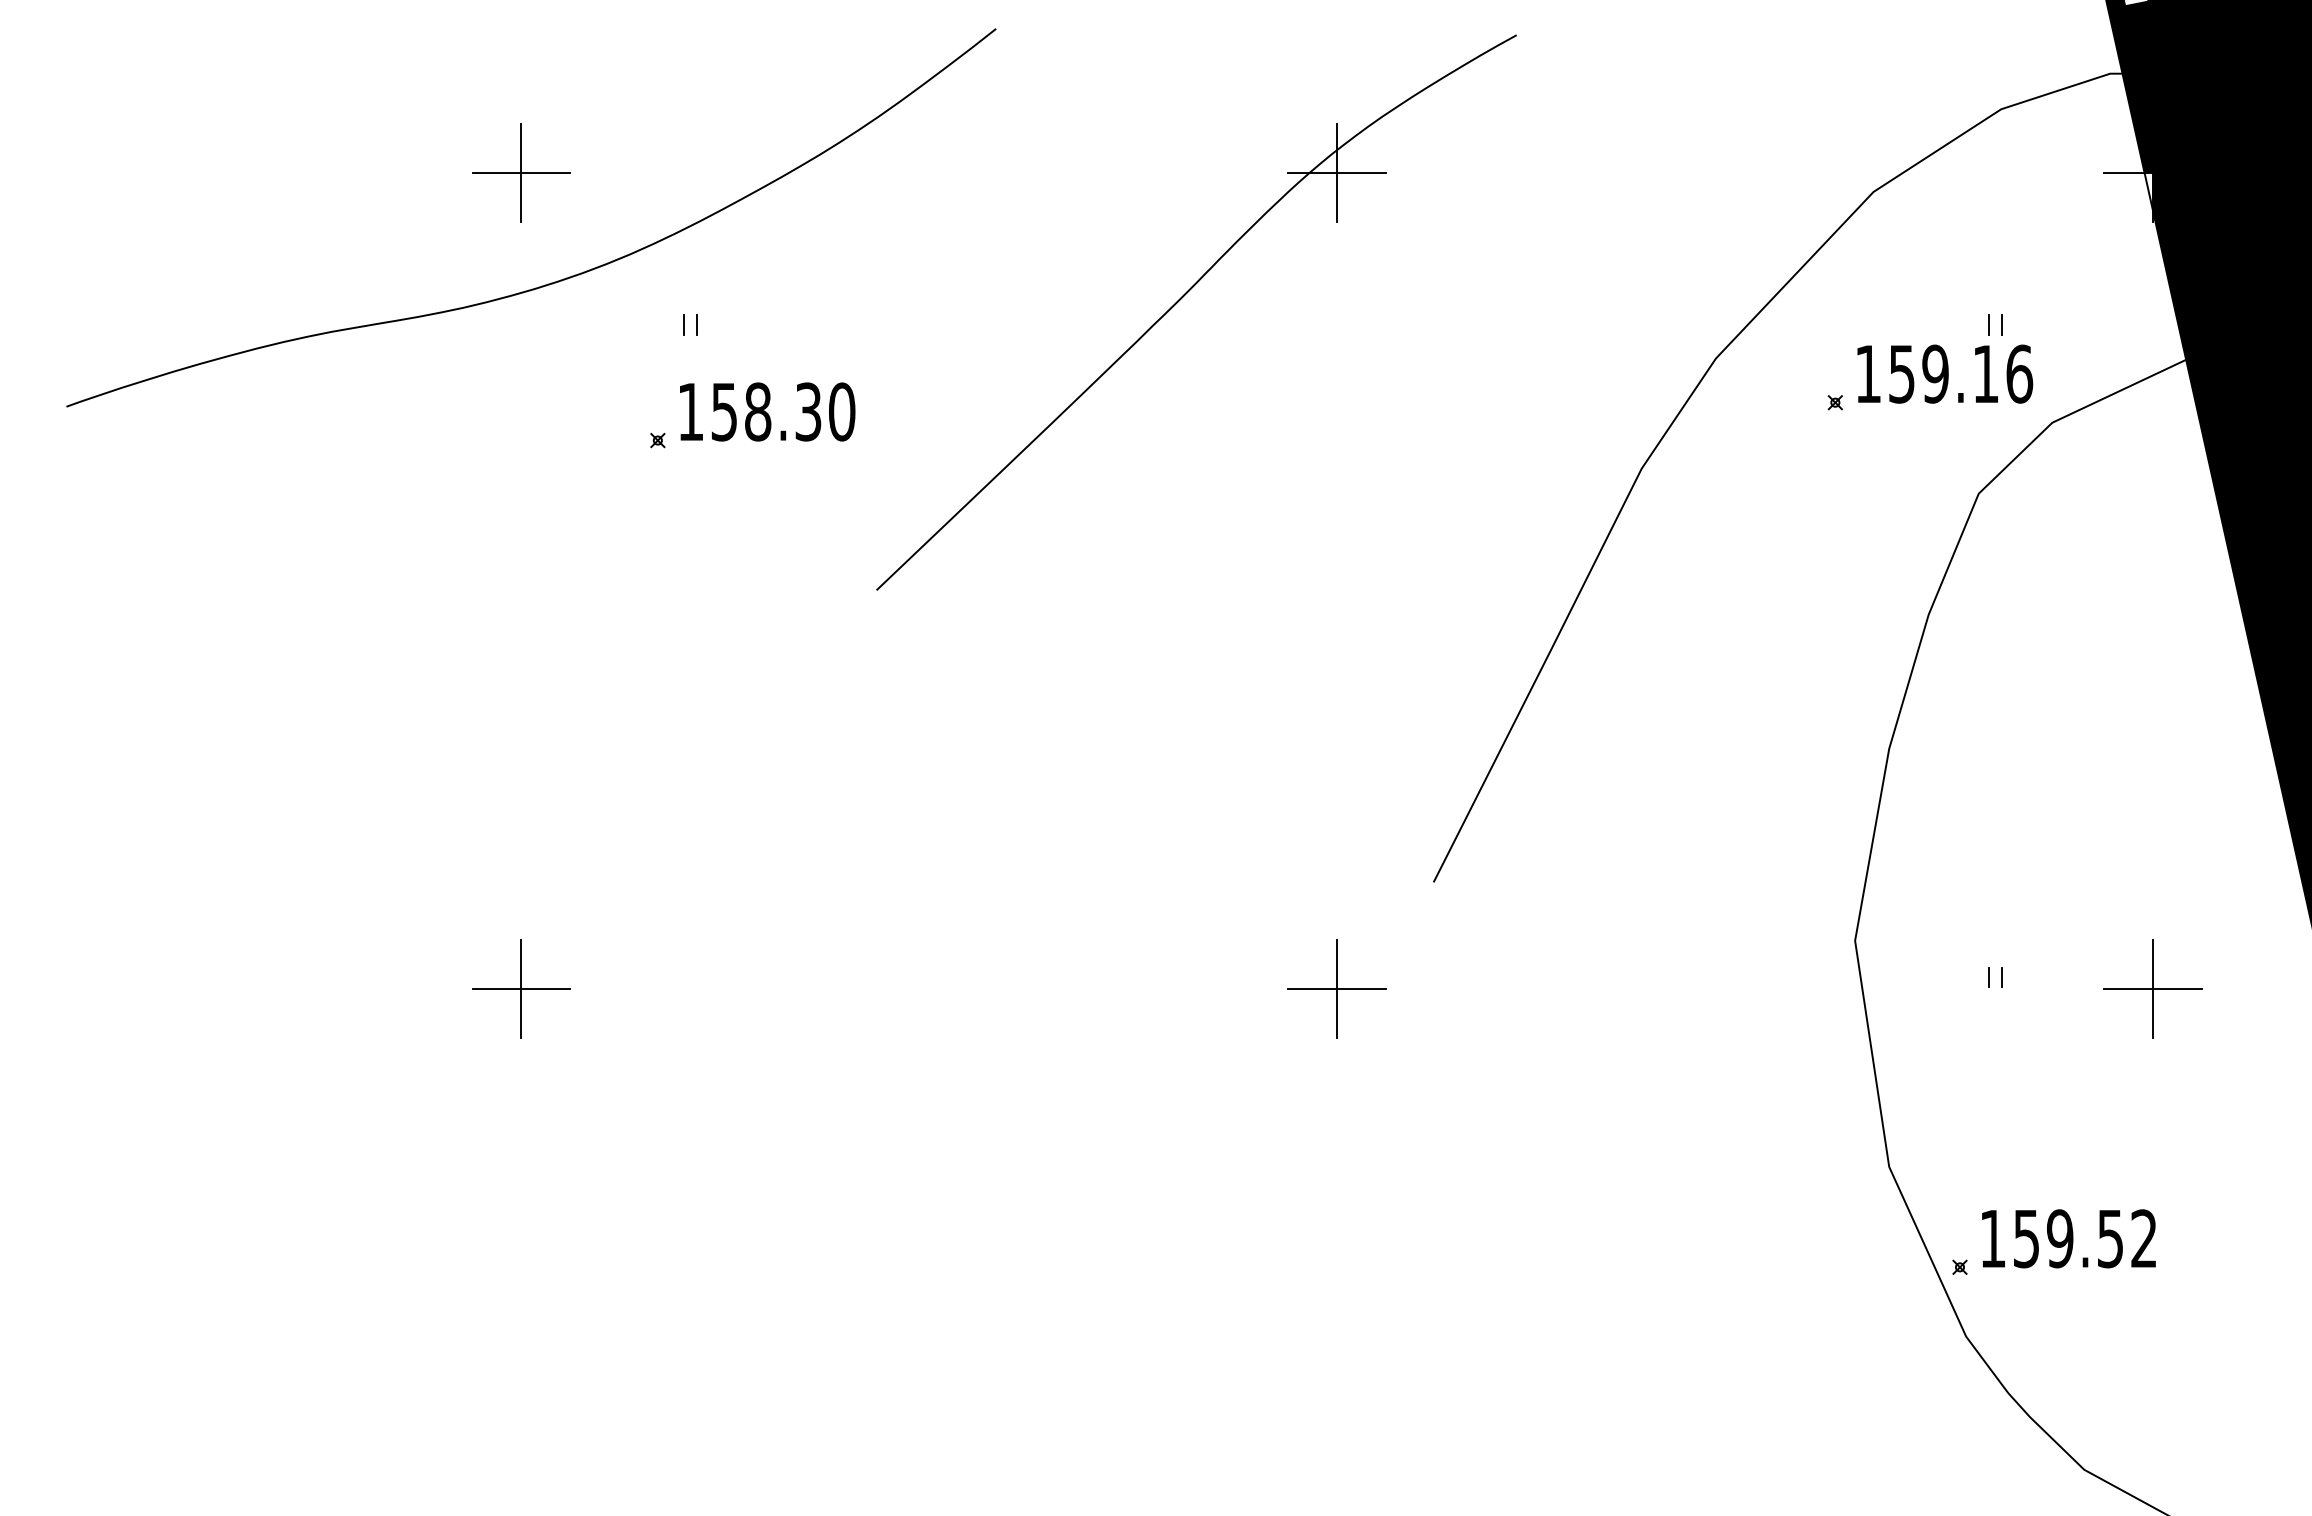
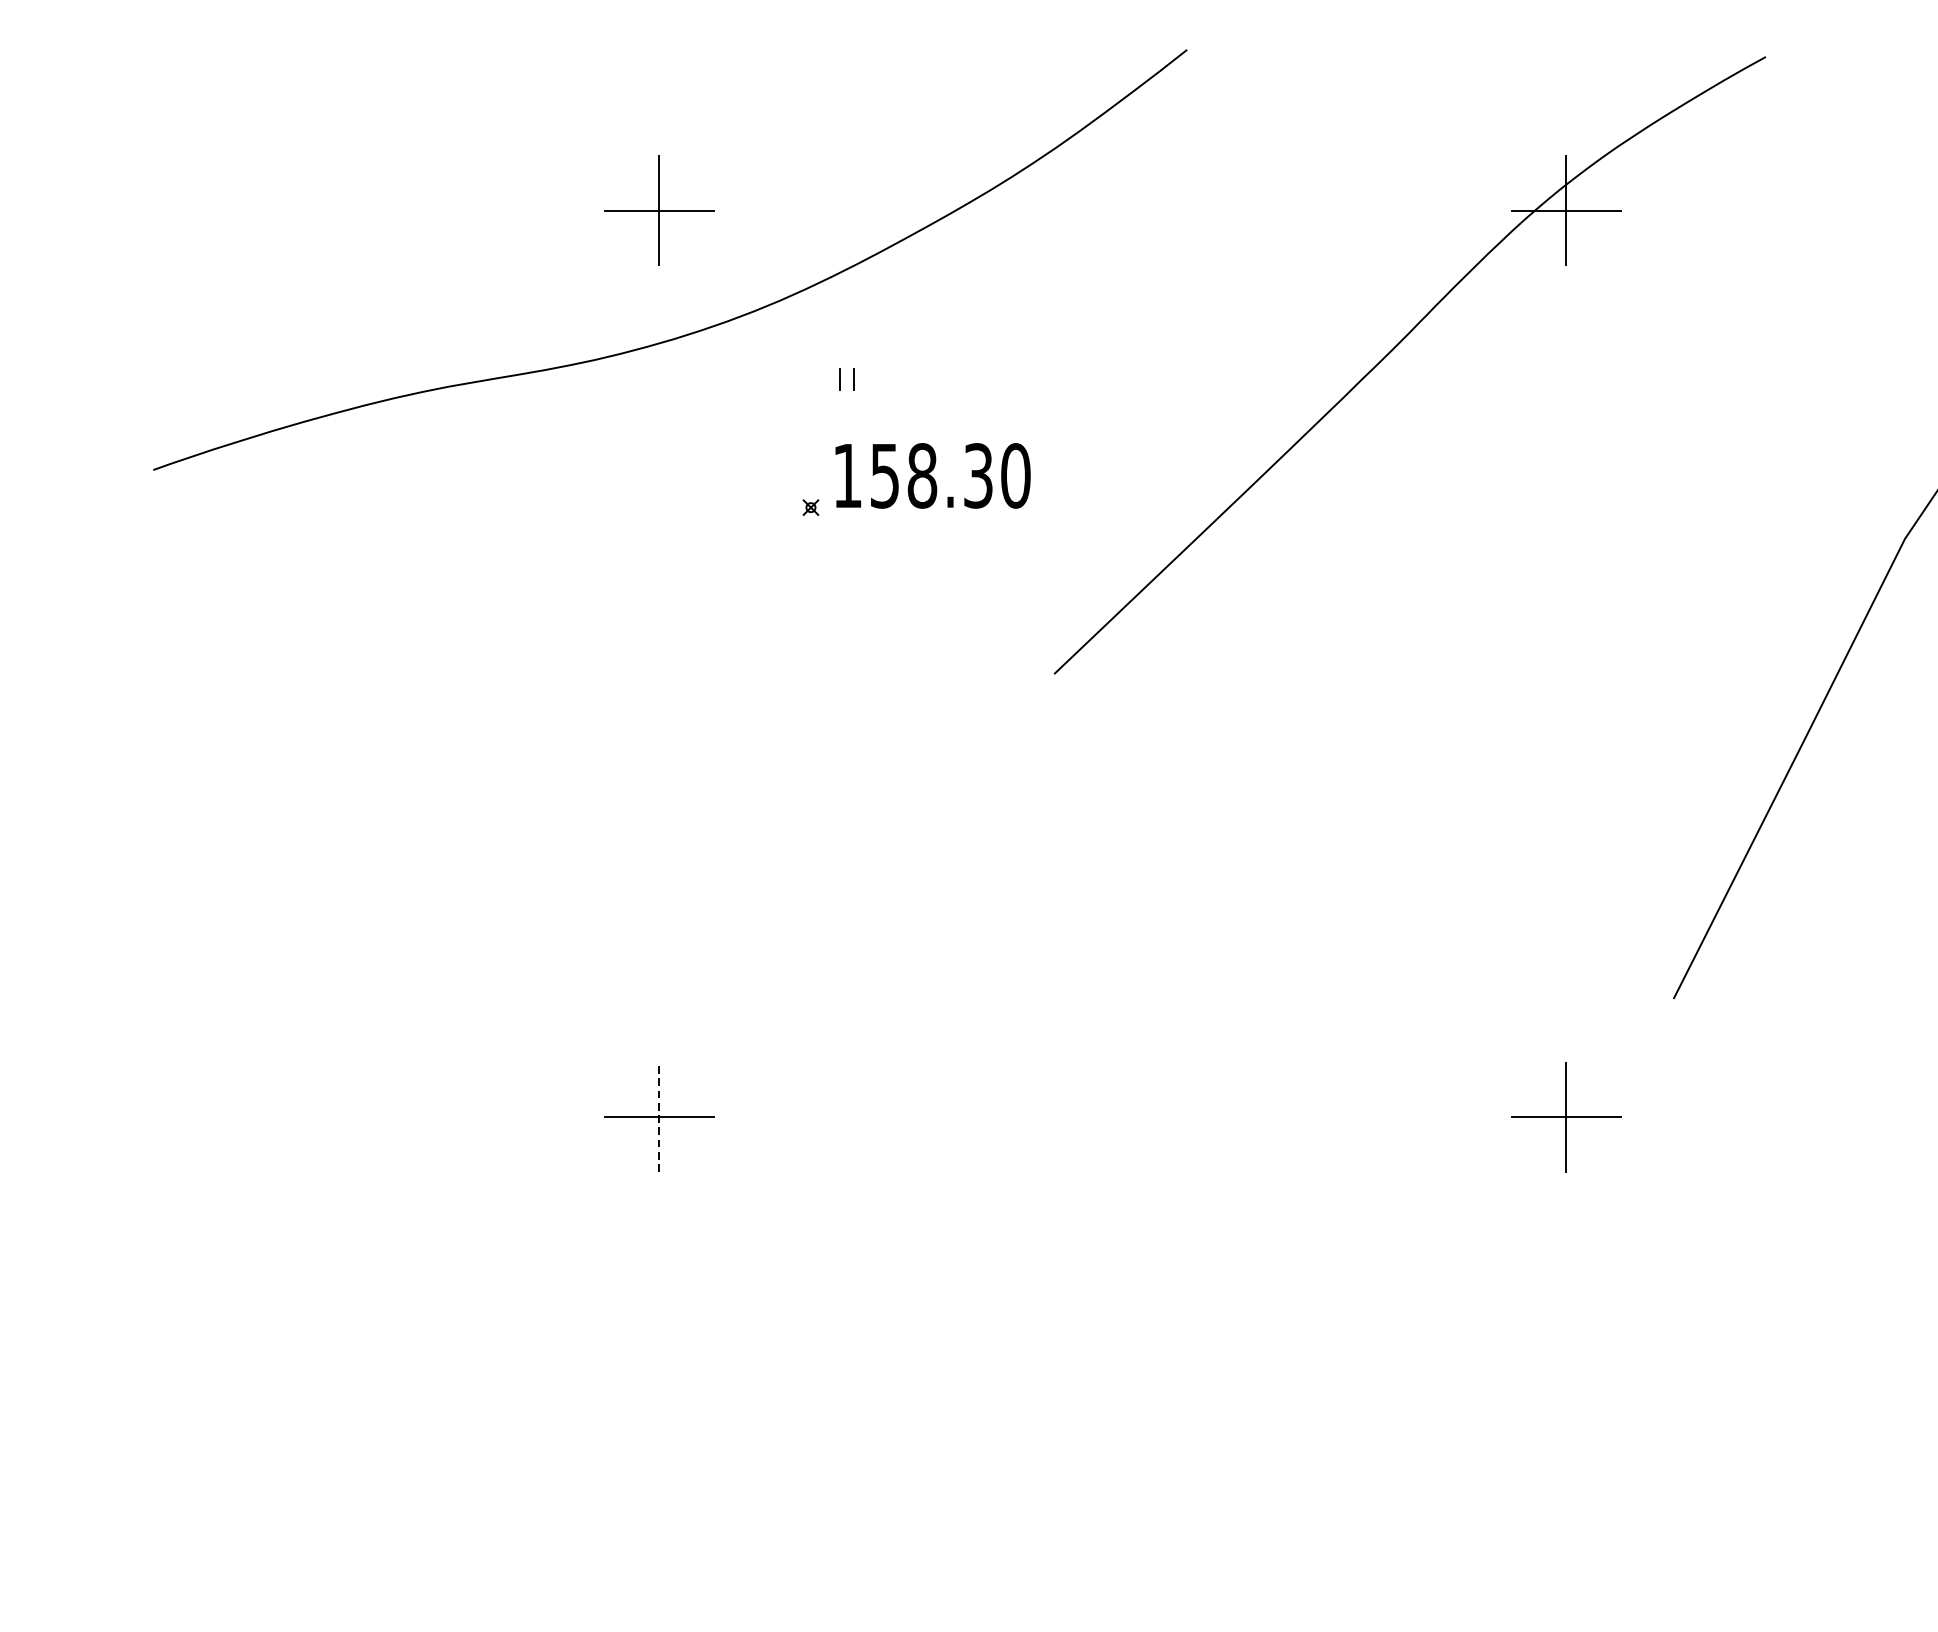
line: (521, 988) -> (659, 1116), solid -> dashed

